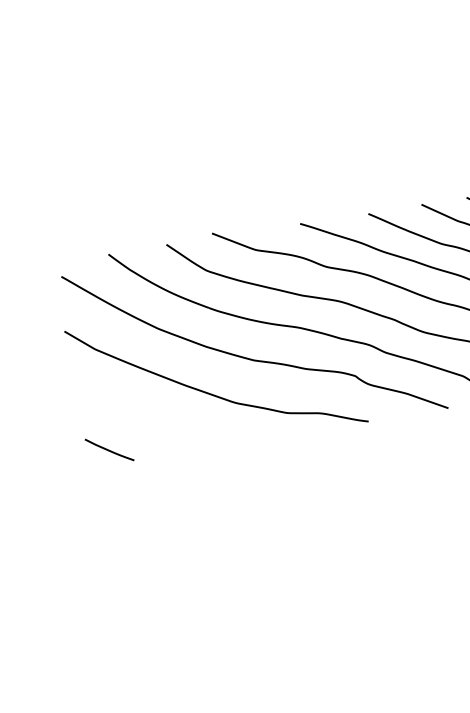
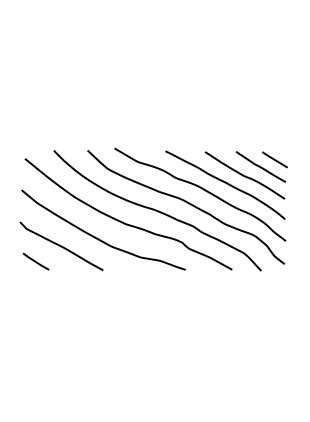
curve: (148, 415) -> (61, 245), added

